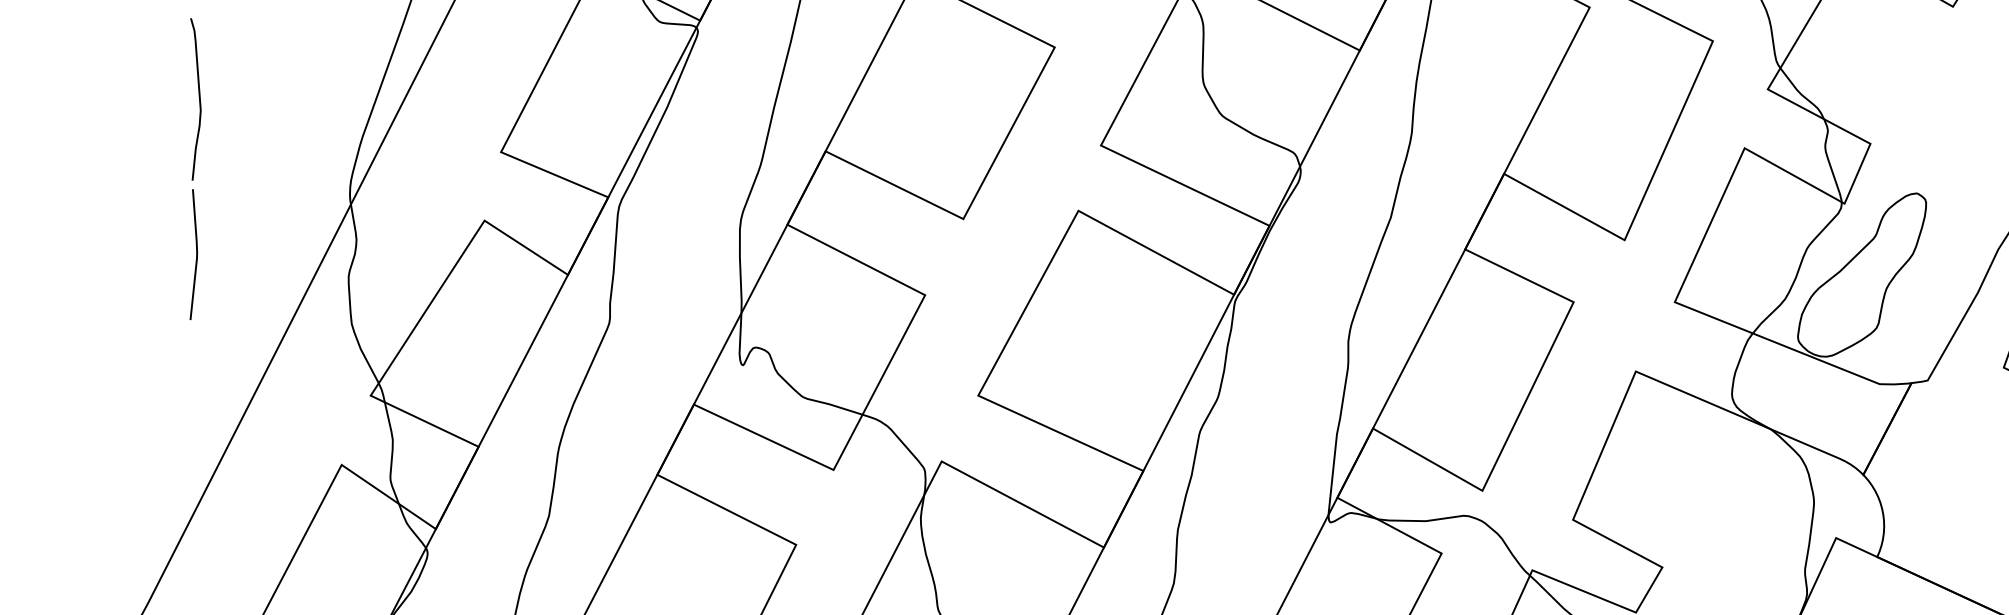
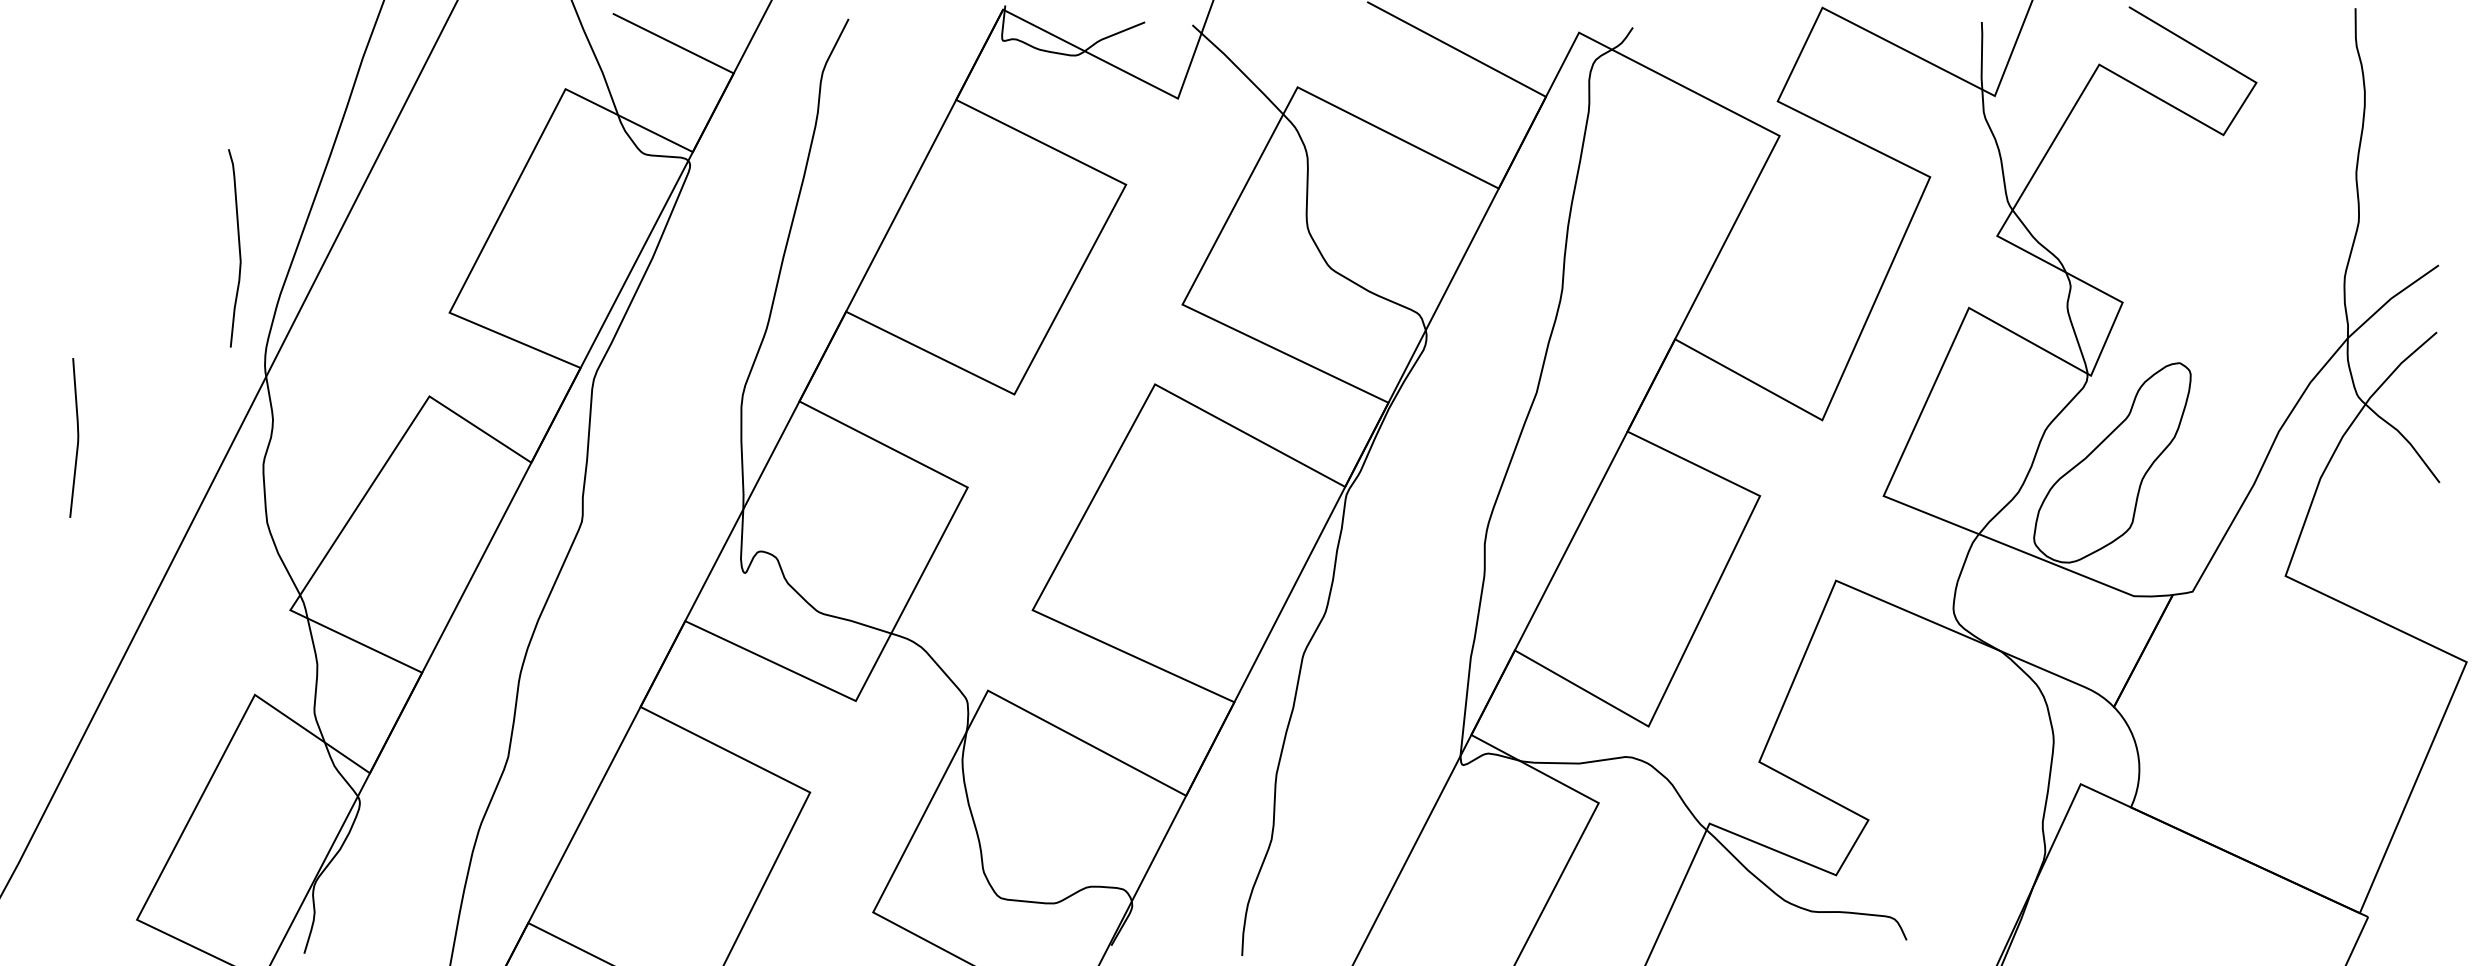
curve: (198, 99) -> (238, 248), moved

